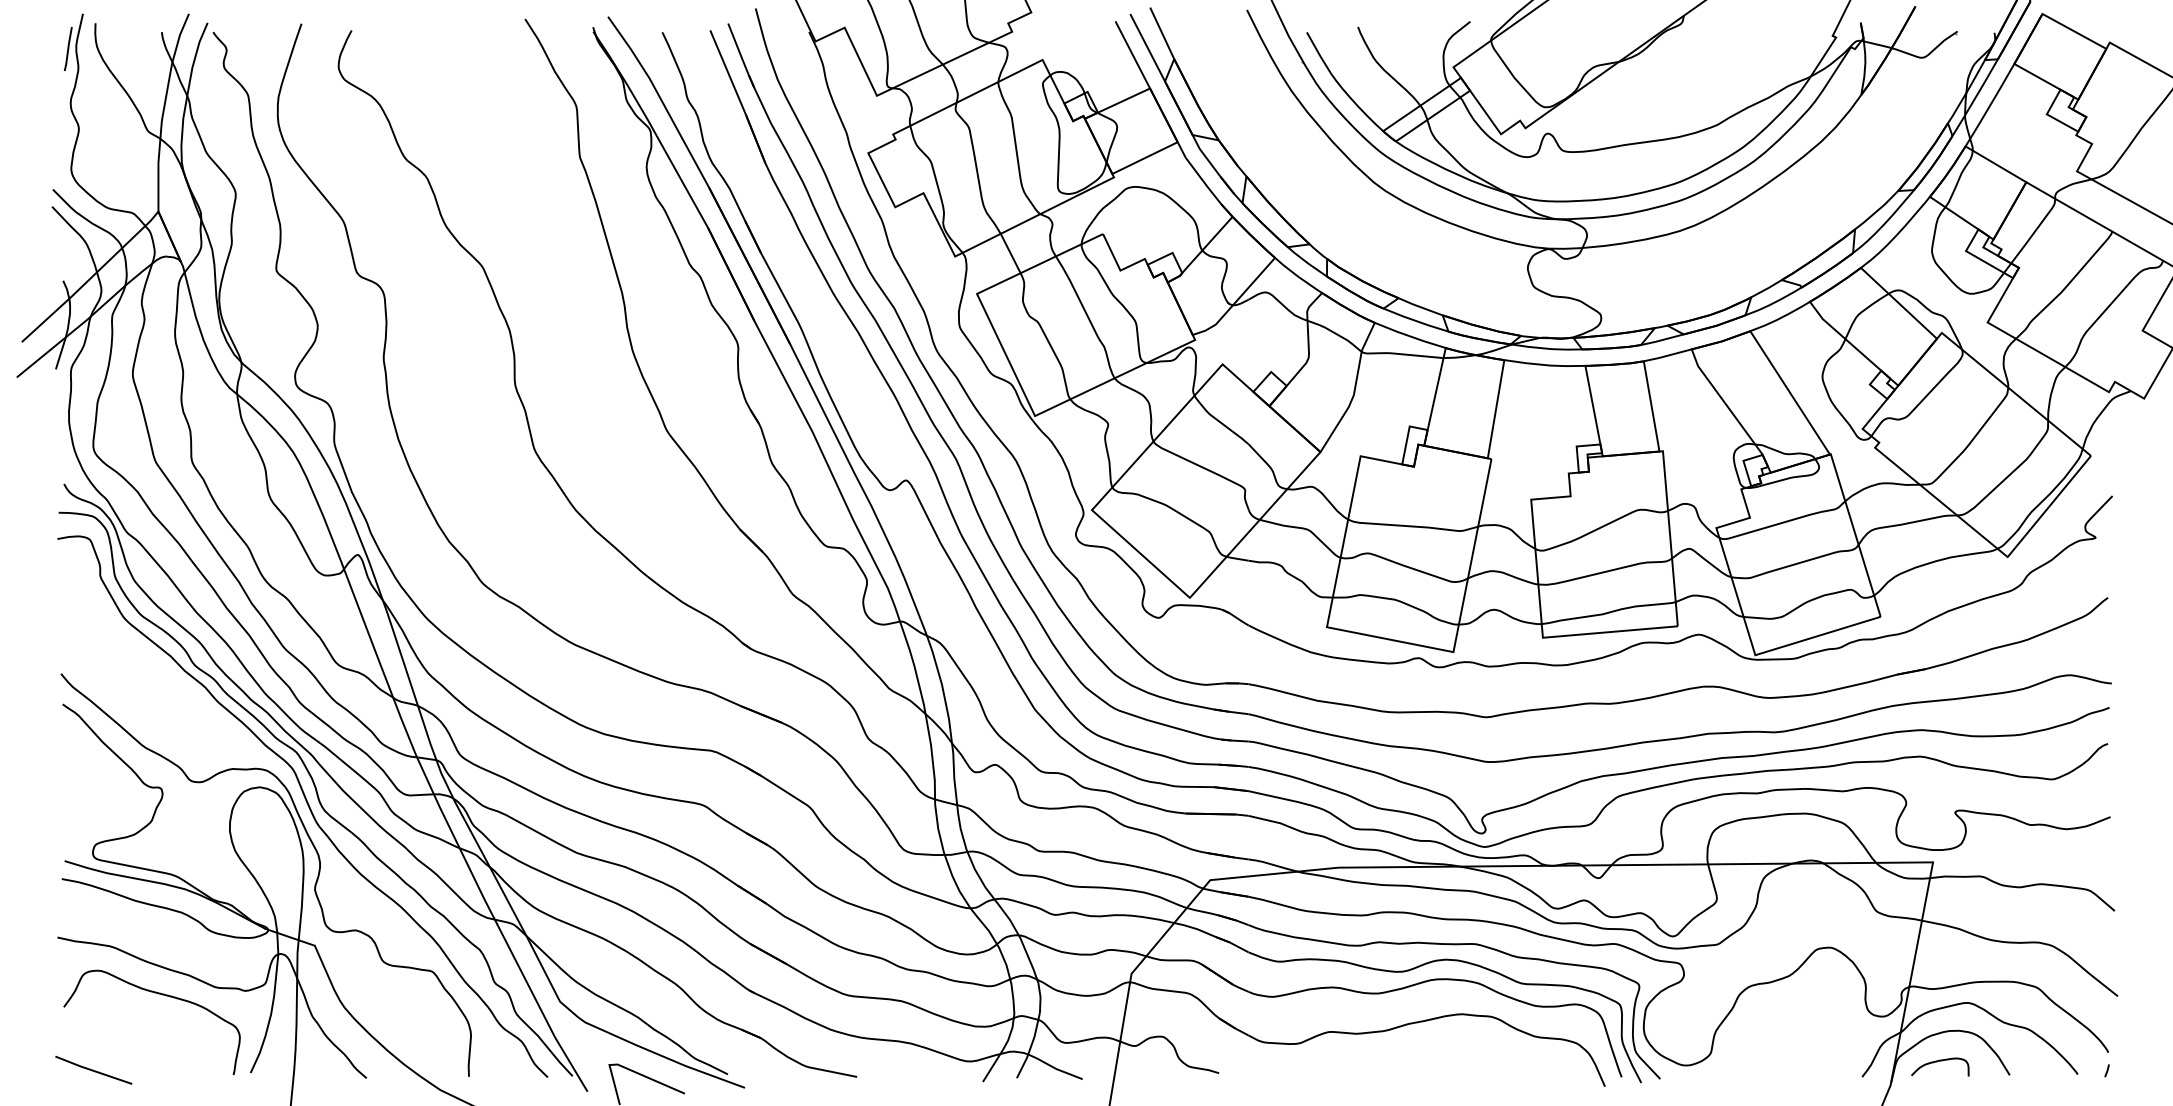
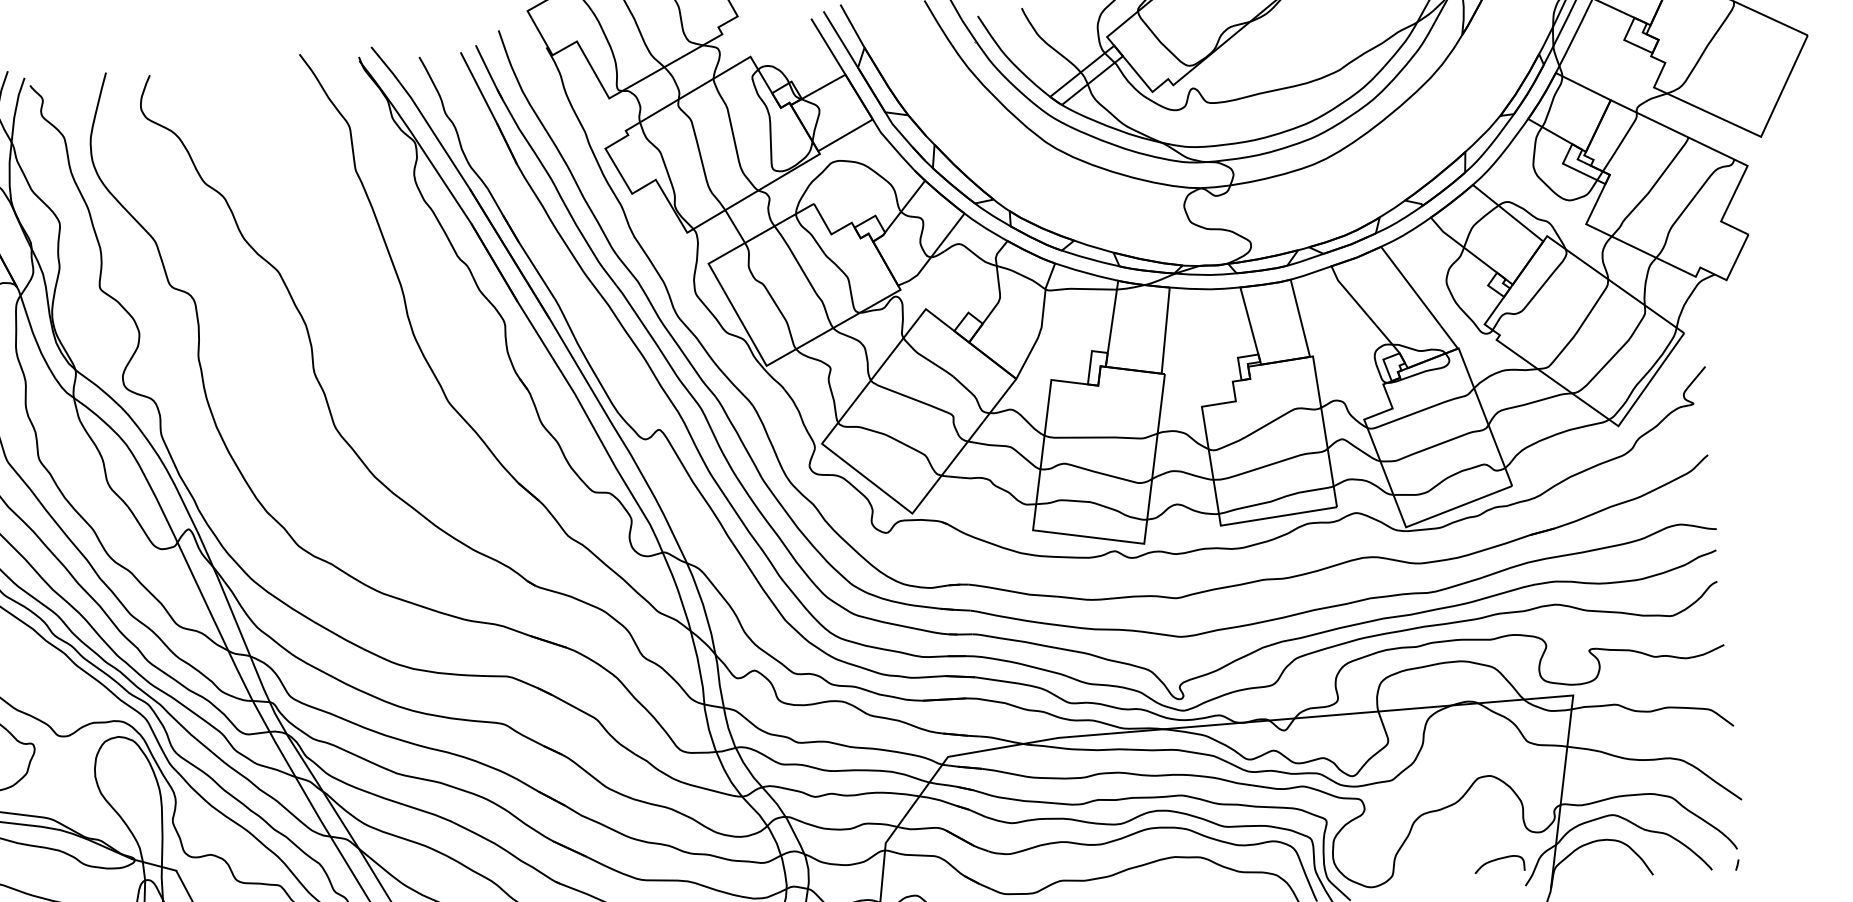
curve: (1940, 1061) -> (1499, 859), moved

